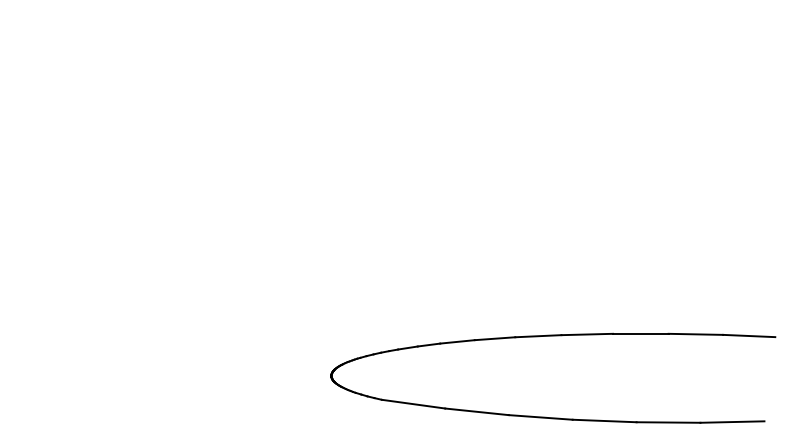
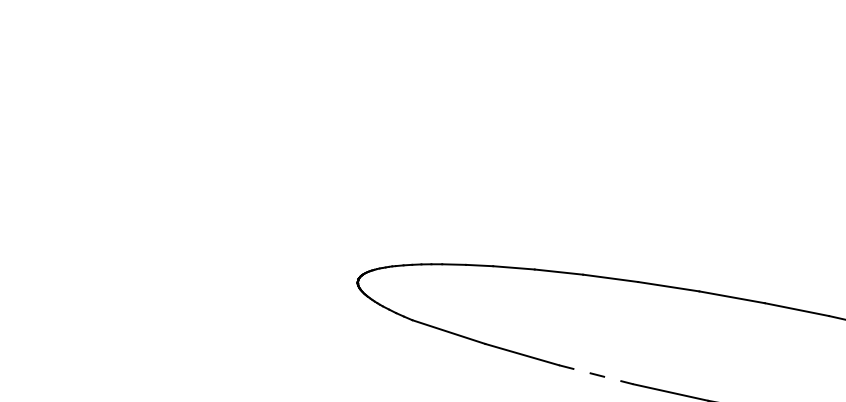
line: (541, 417) -> (597, 374), solid -> dashed

